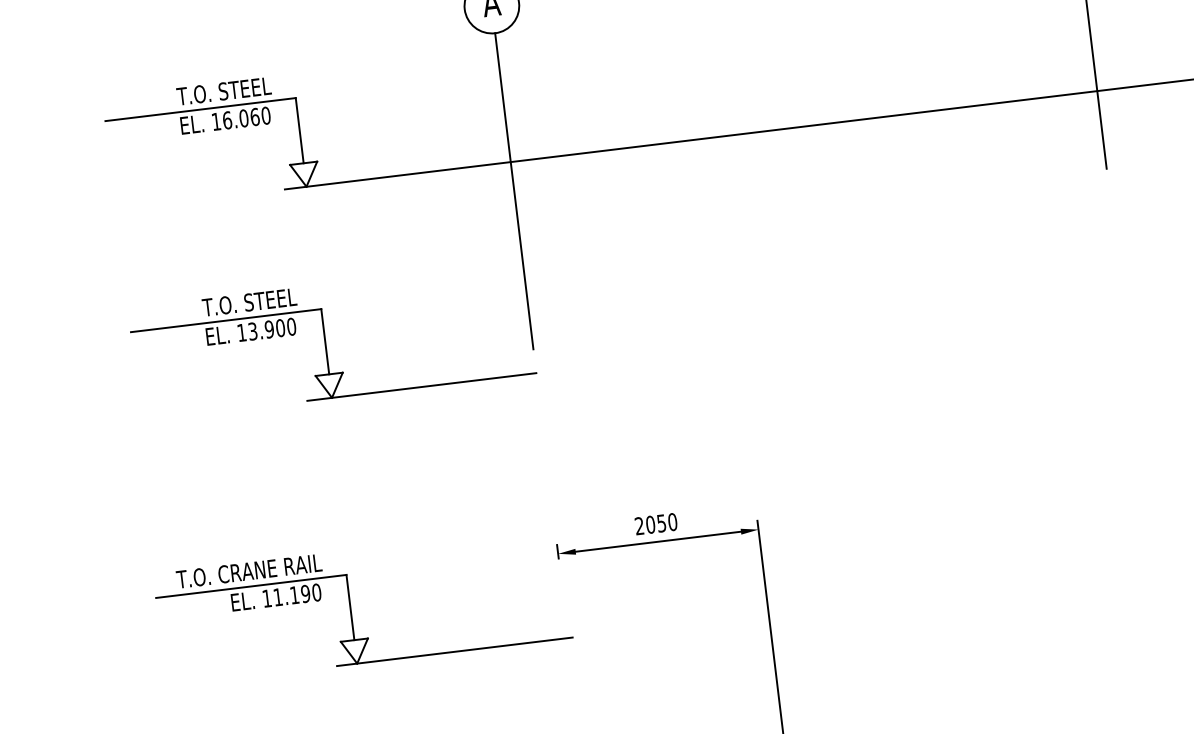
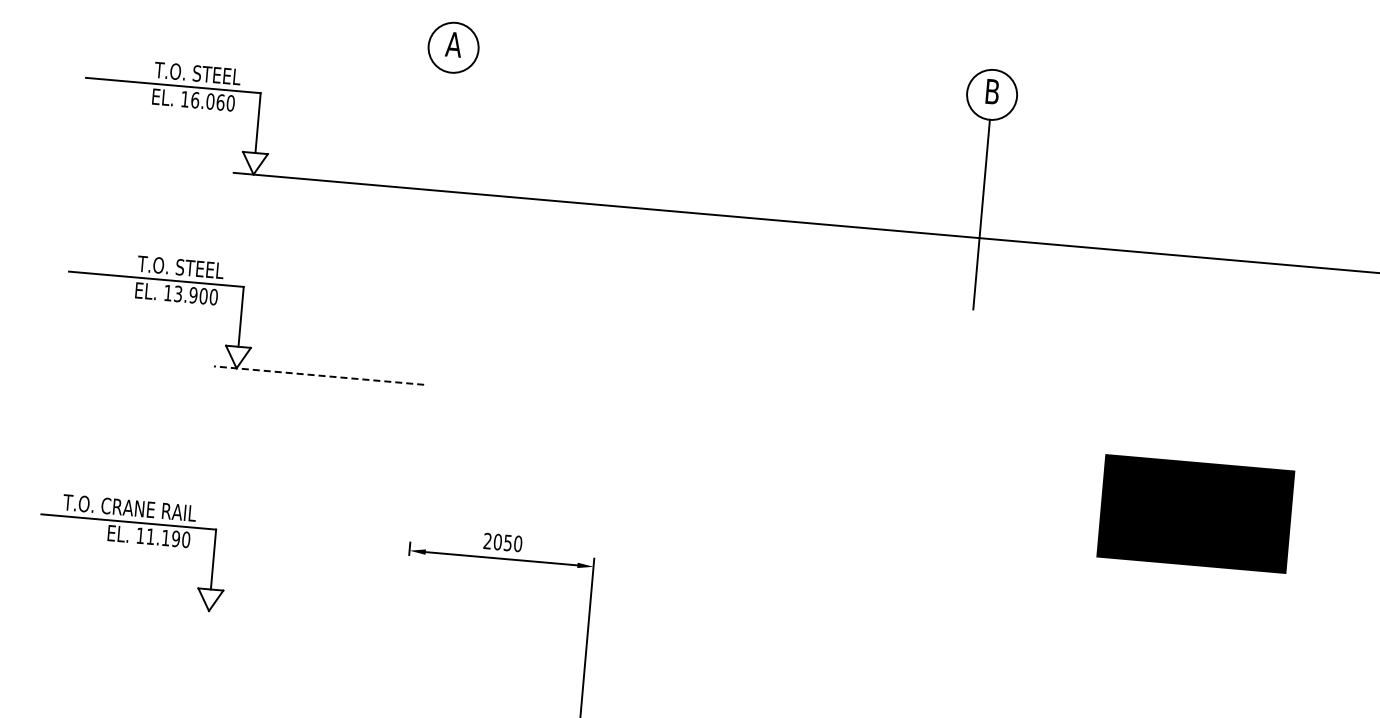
line: (513, 190) -> (438, 217), removed
line: (421, 387) -> (318, 375), solid -> dashed
line: (454, 651) -> (298, 618), removed

